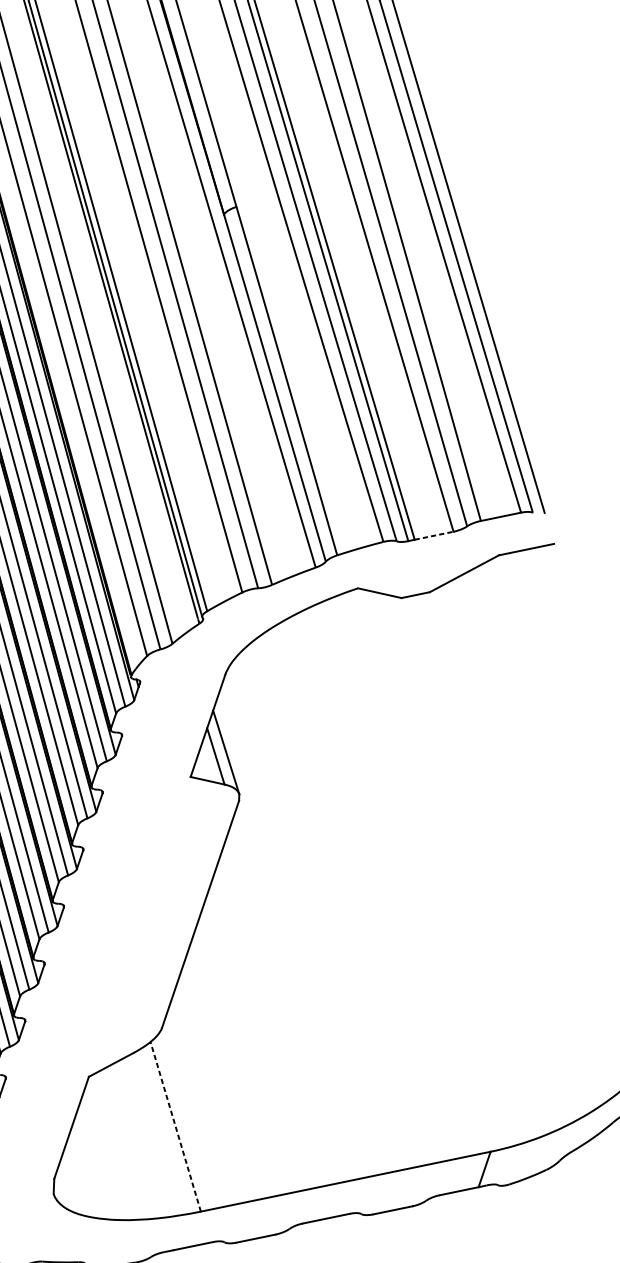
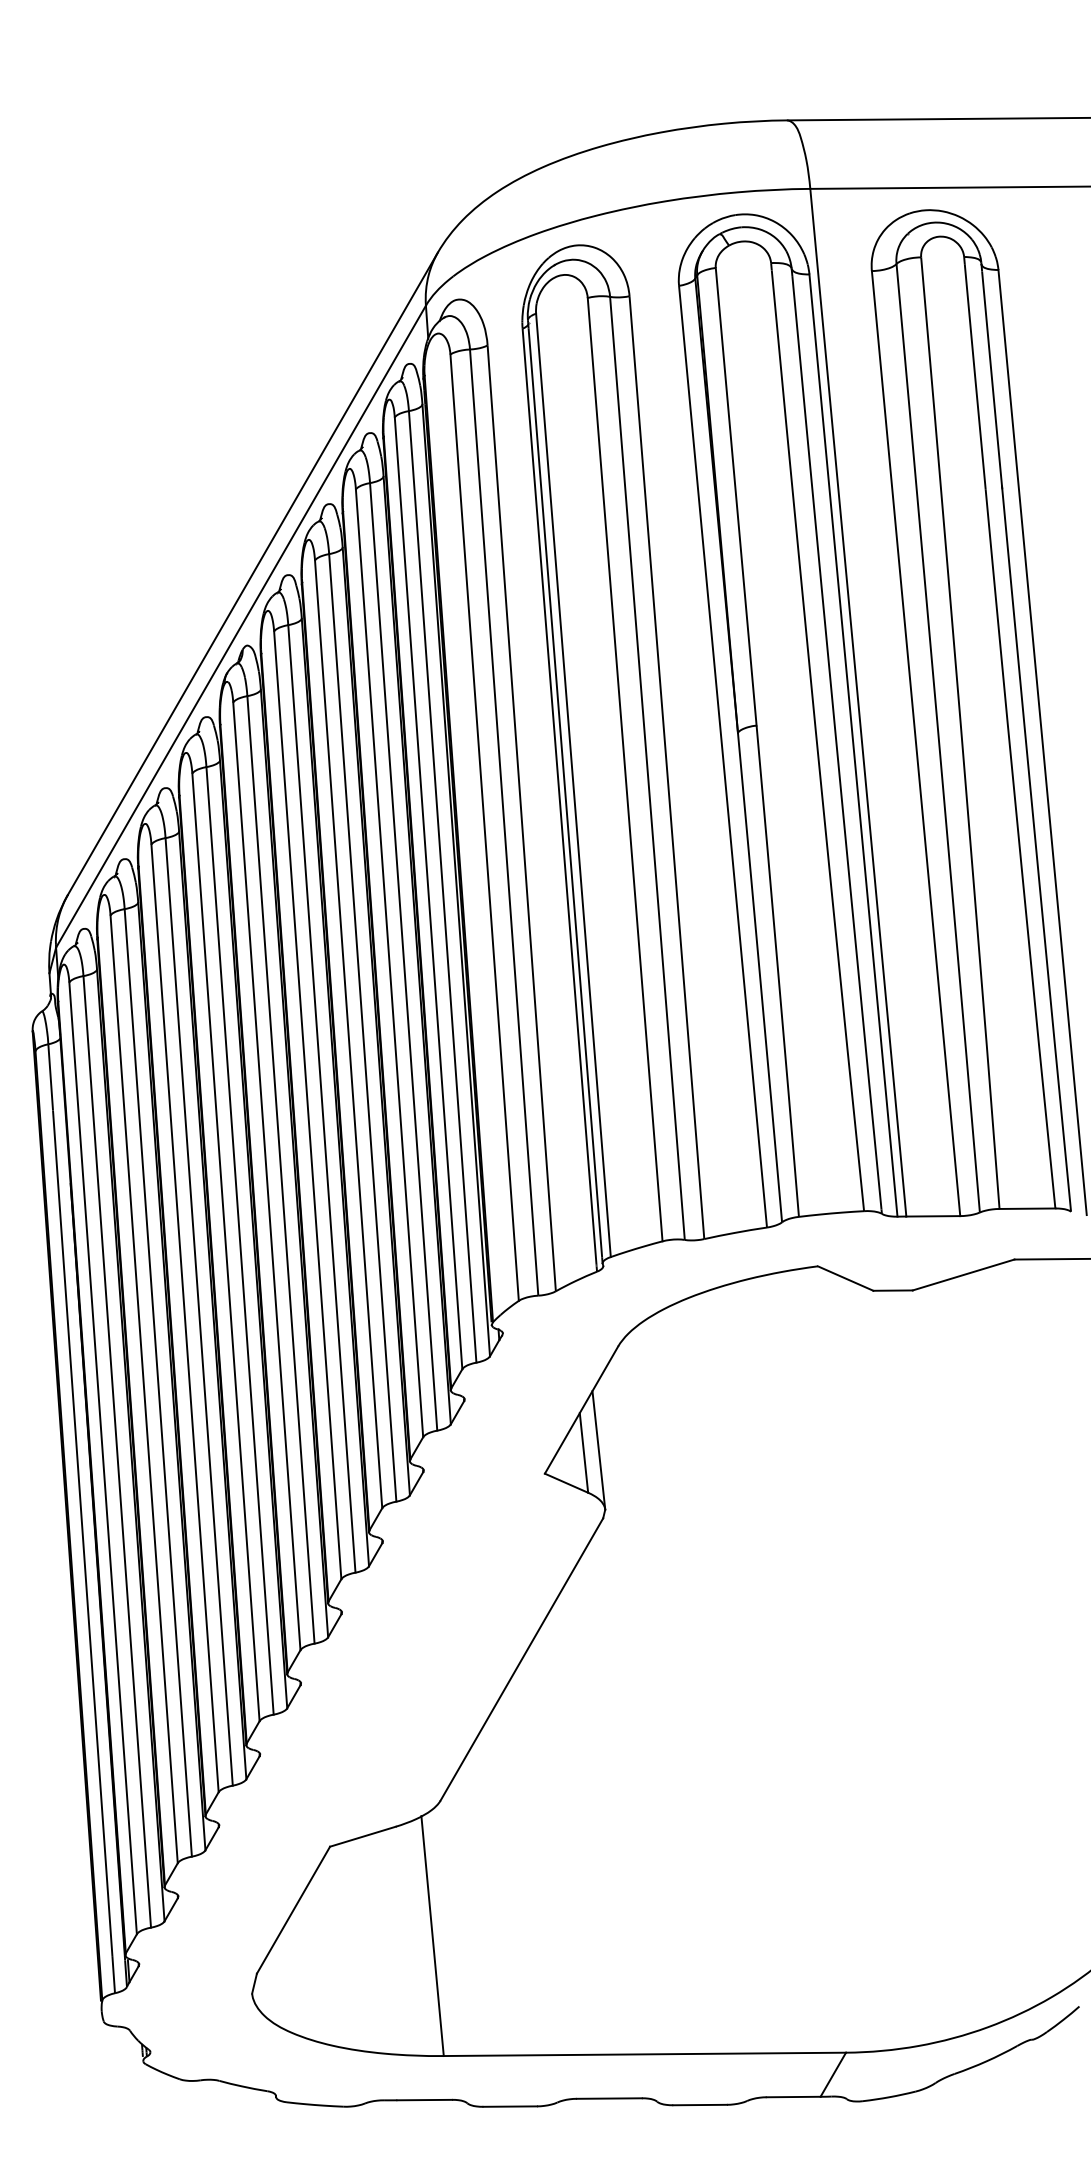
line: (434, 535) -> (933, 1216), dashed -> solid
line: (175, 1126) -> (432, 1935), dashed -> solid

